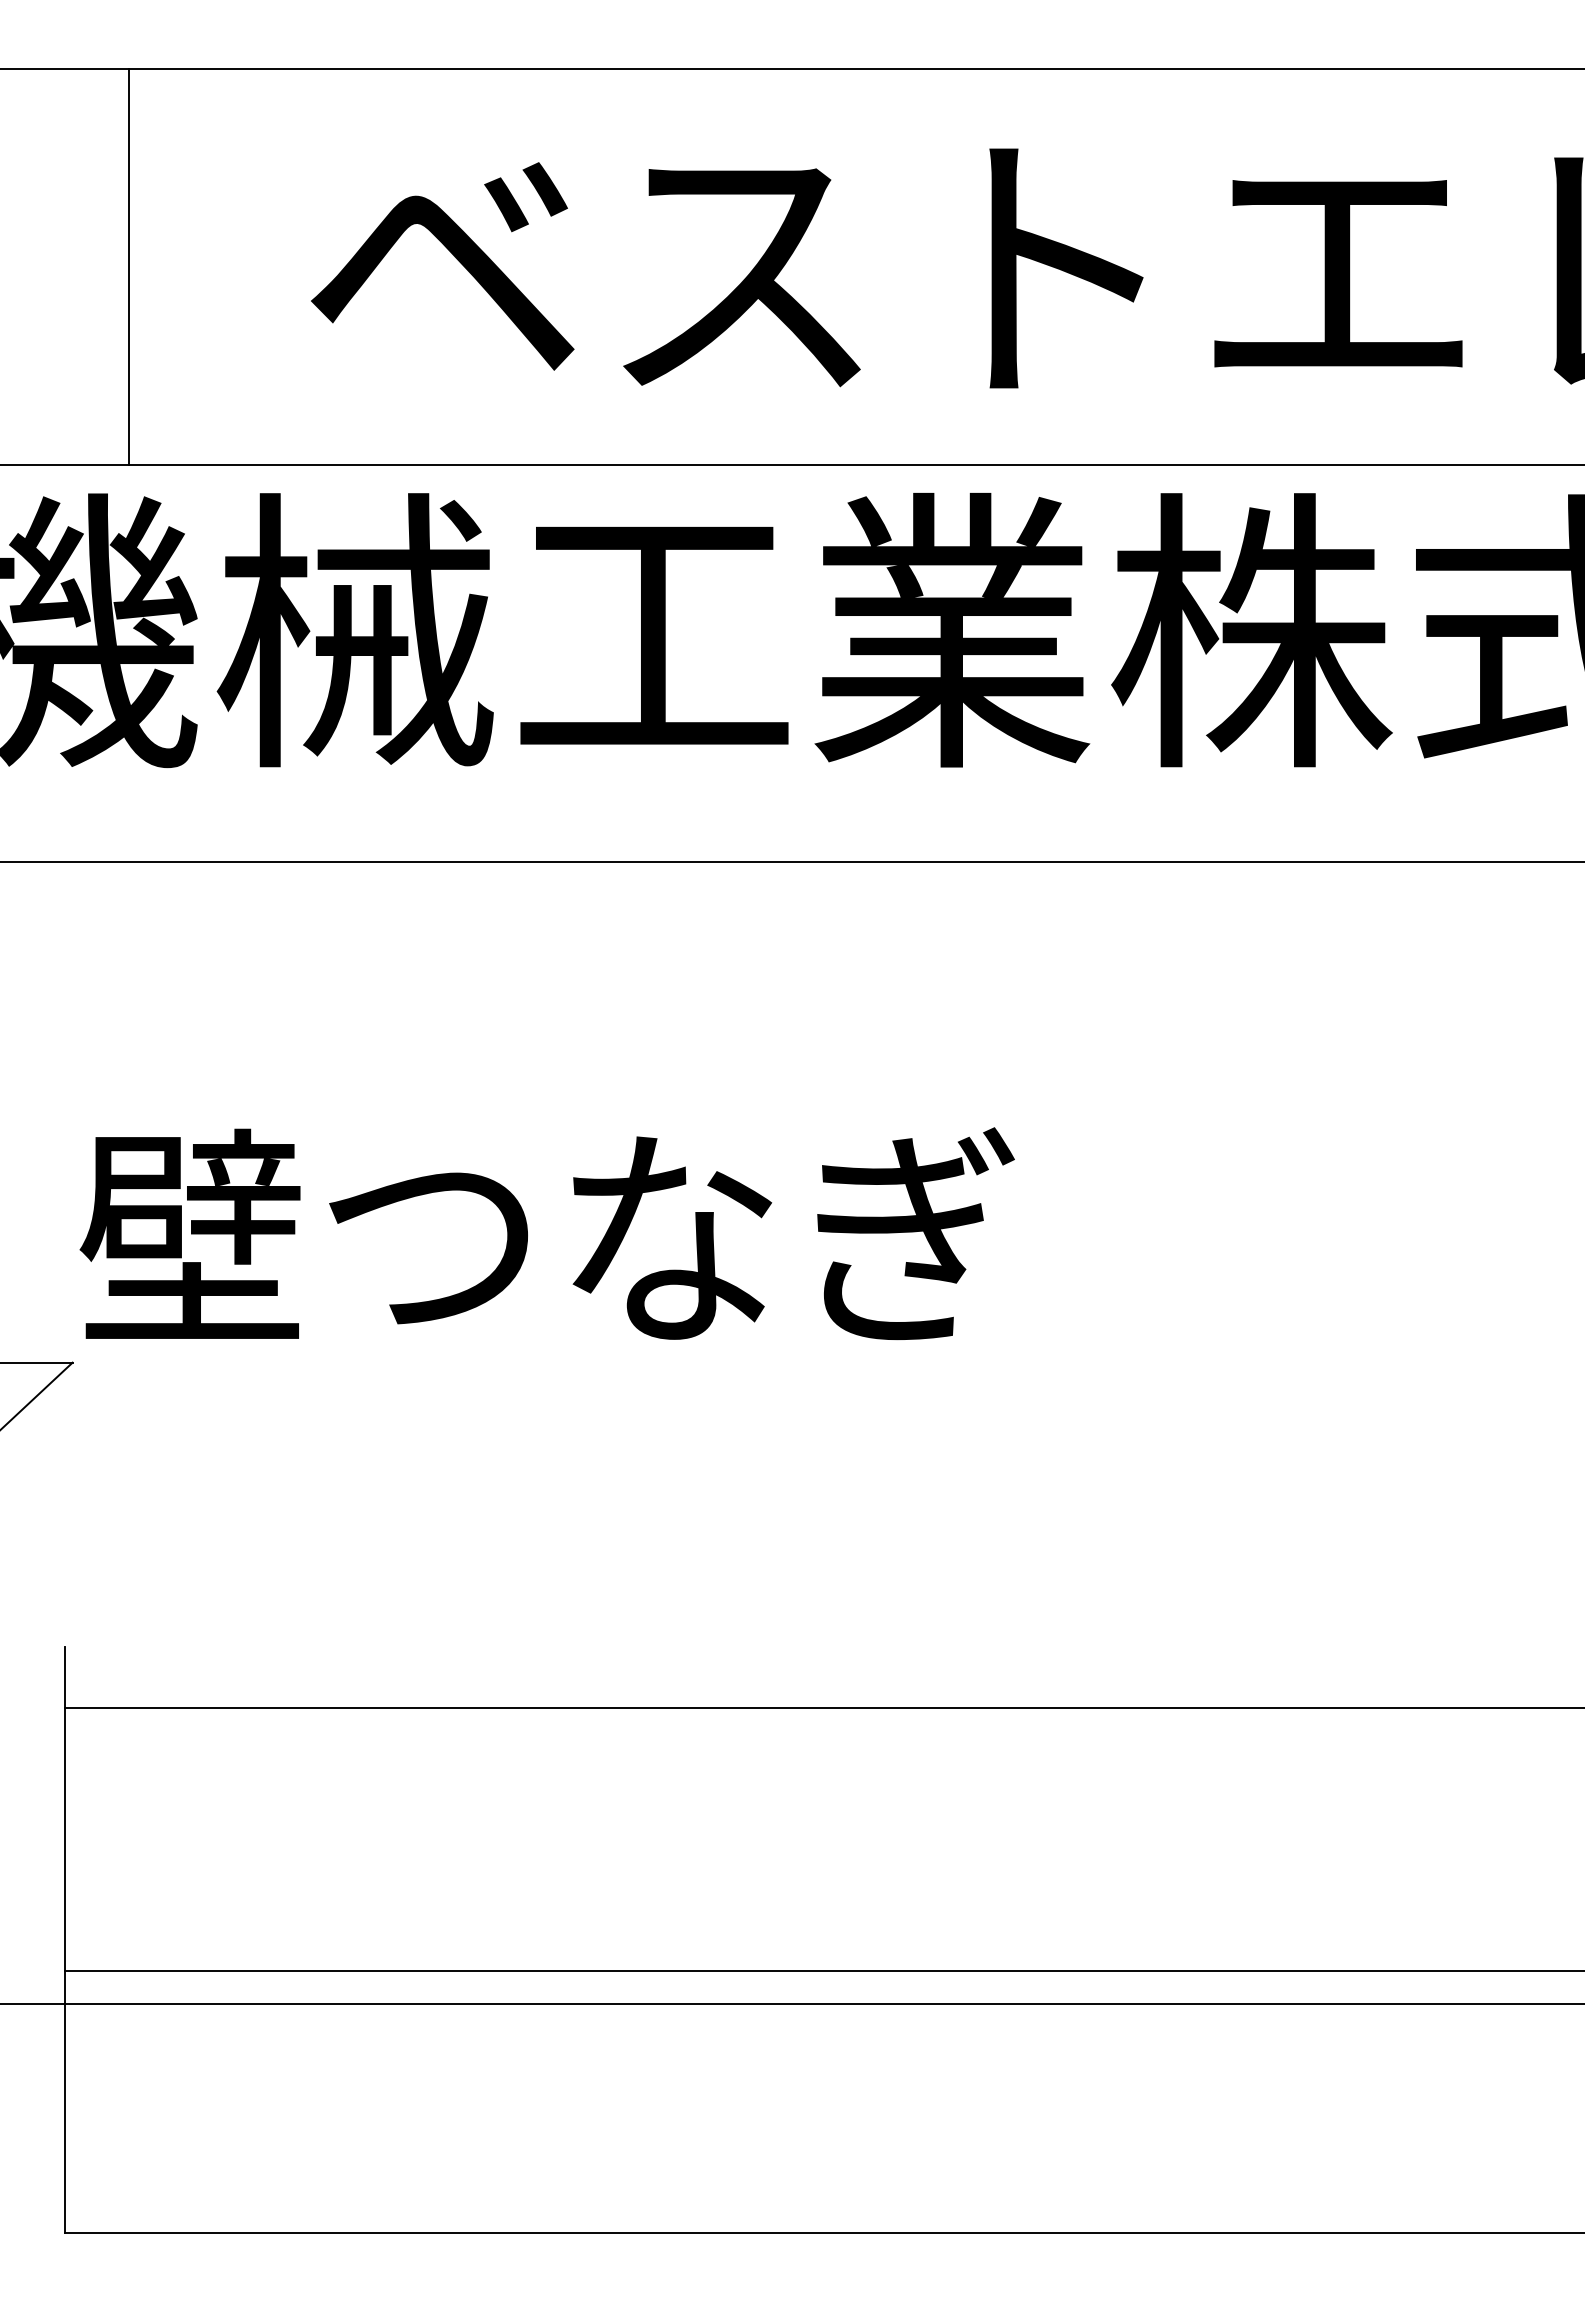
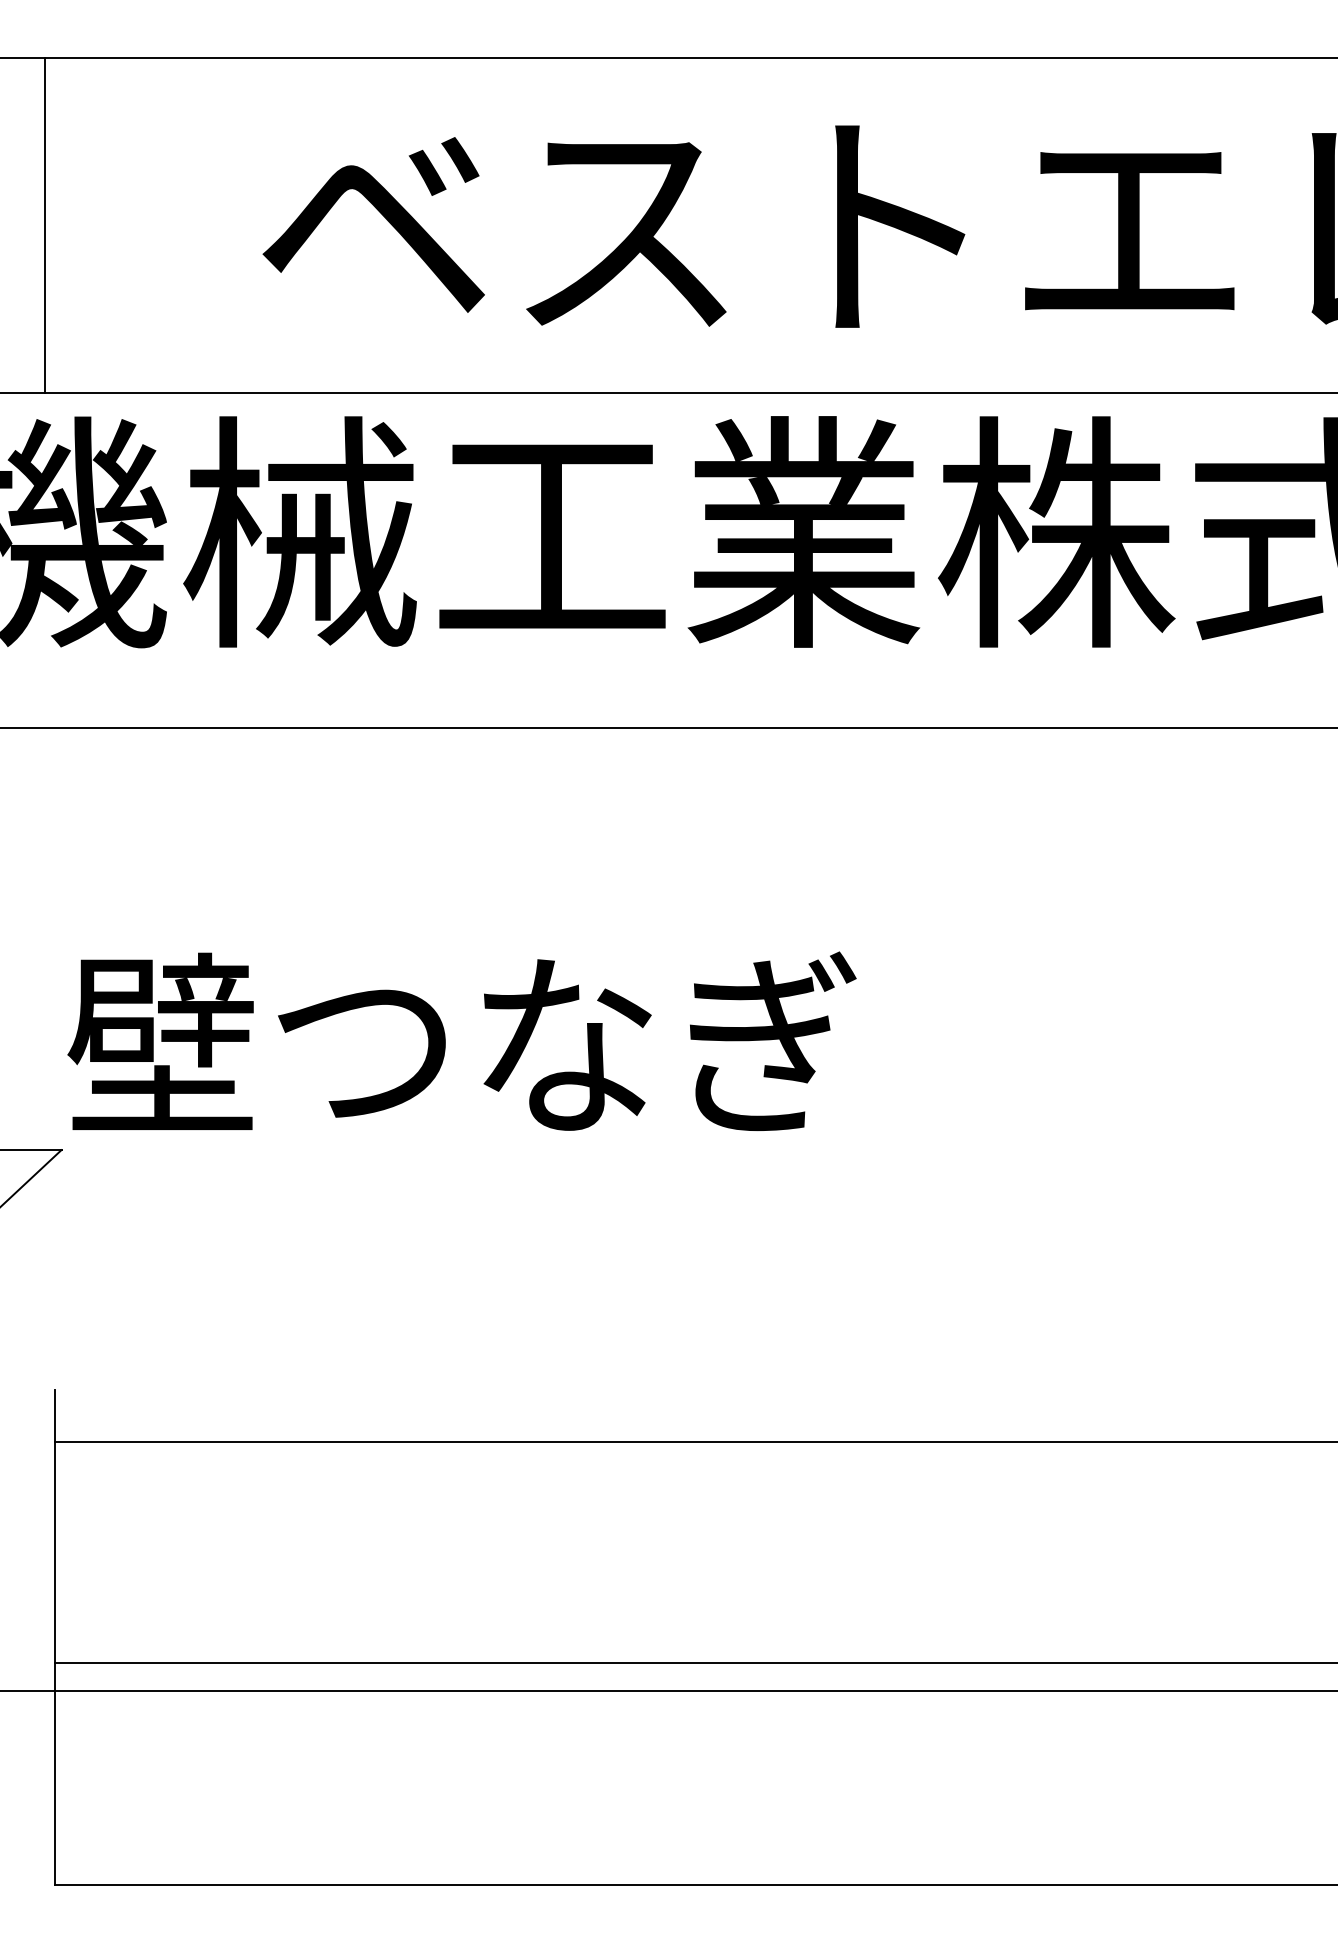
line: (128, 267) -> (44, 225), moved

